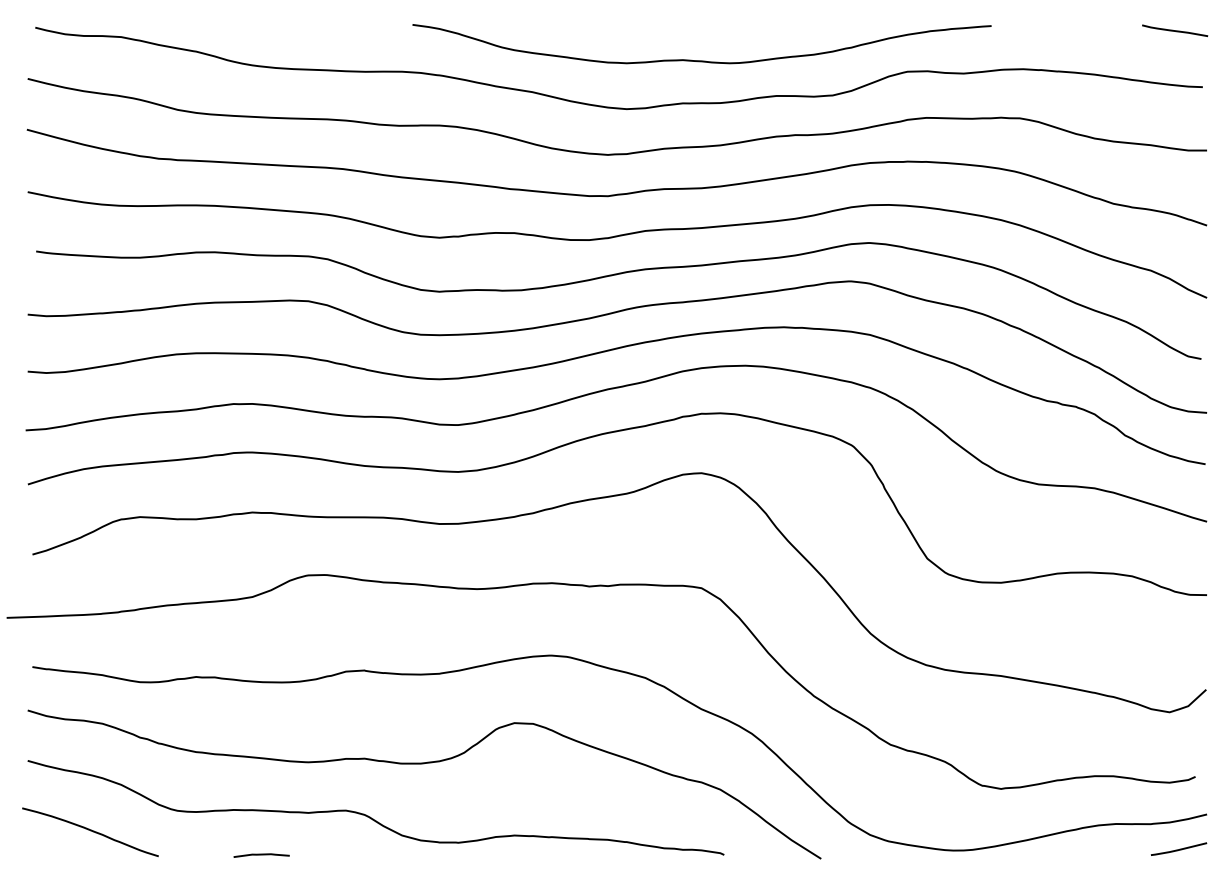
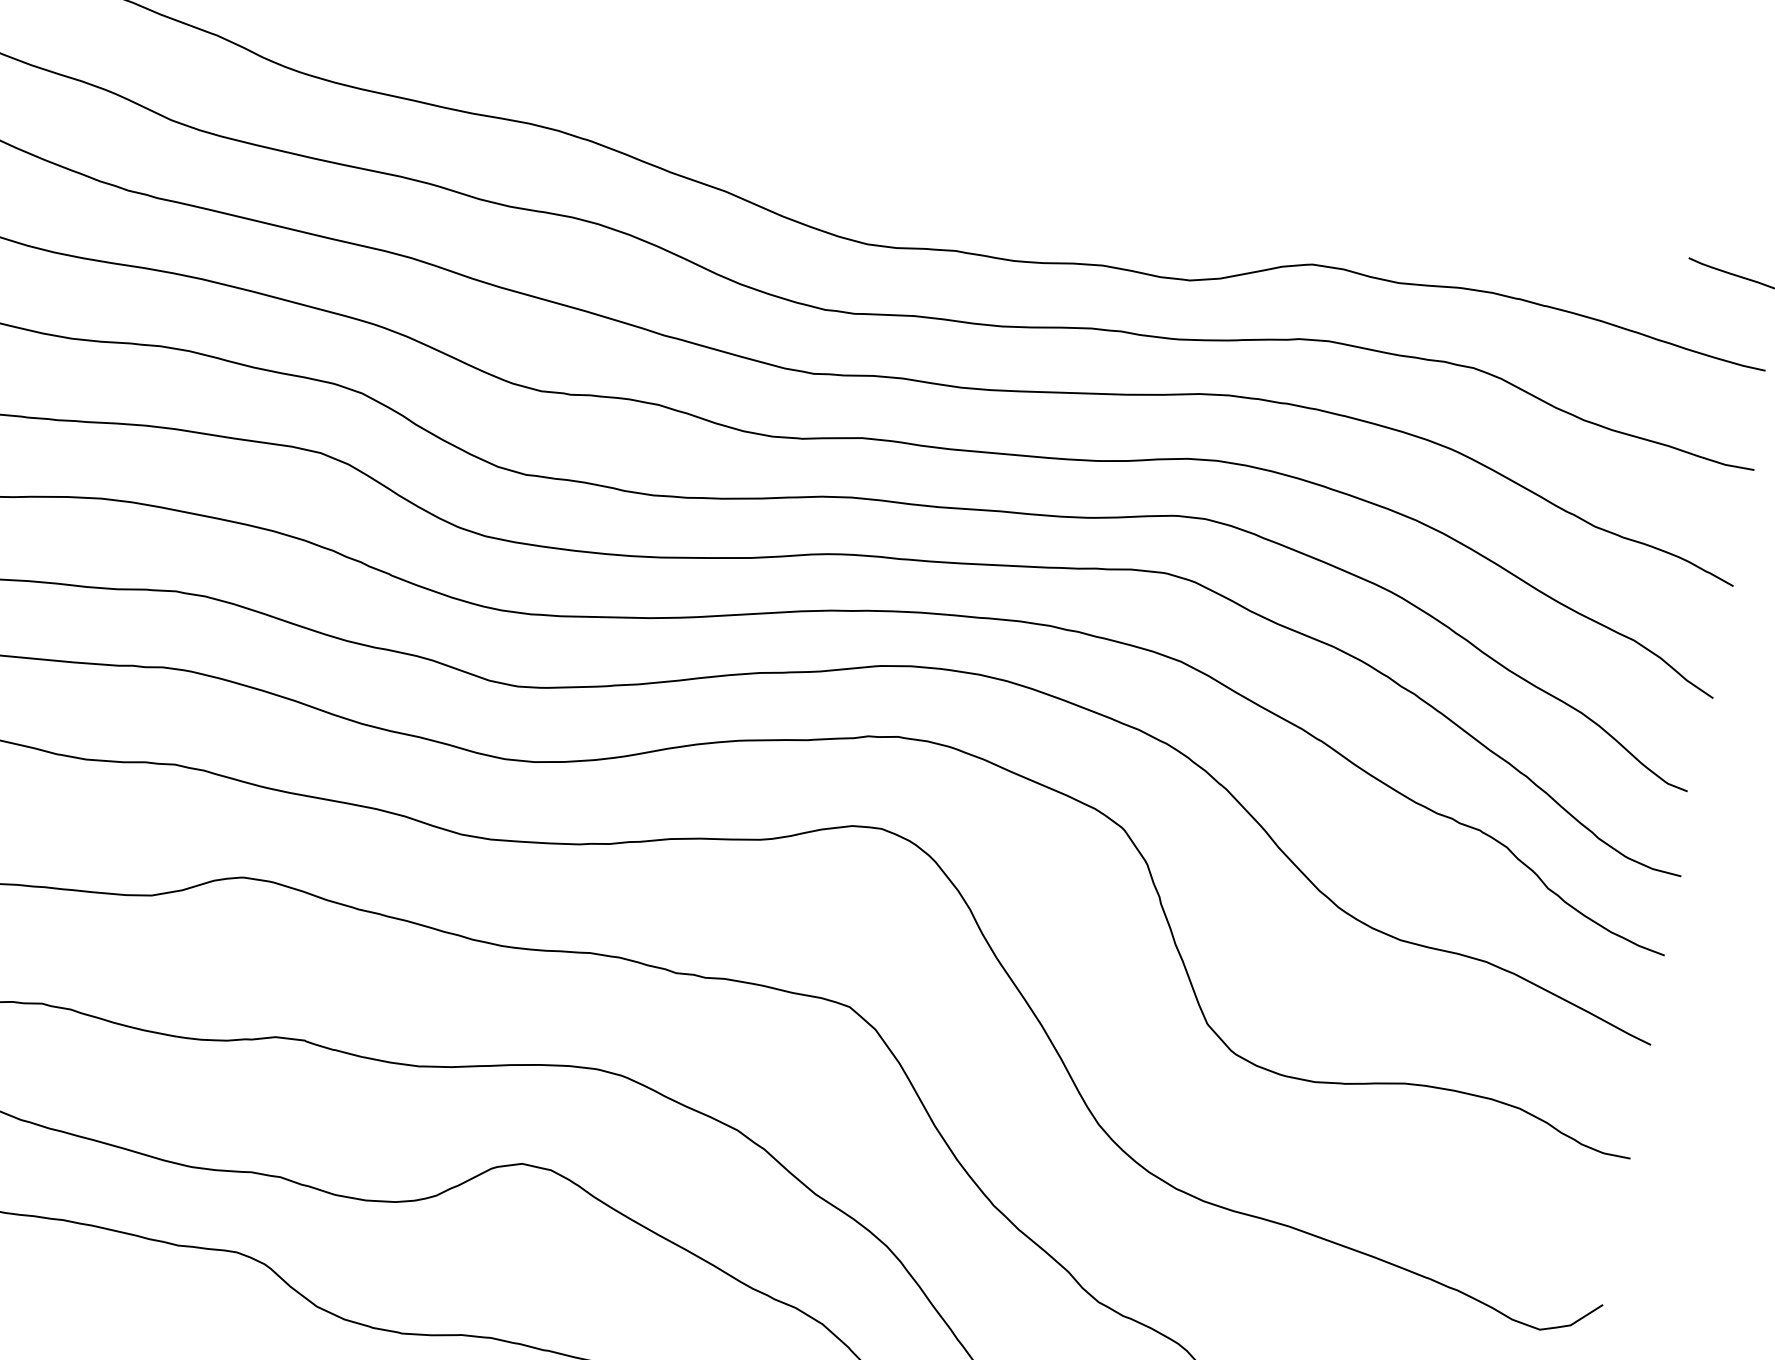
curve: (701, 60) -> (996, 189), removed
curve: (261, 855) -> (93, 1298), removed

